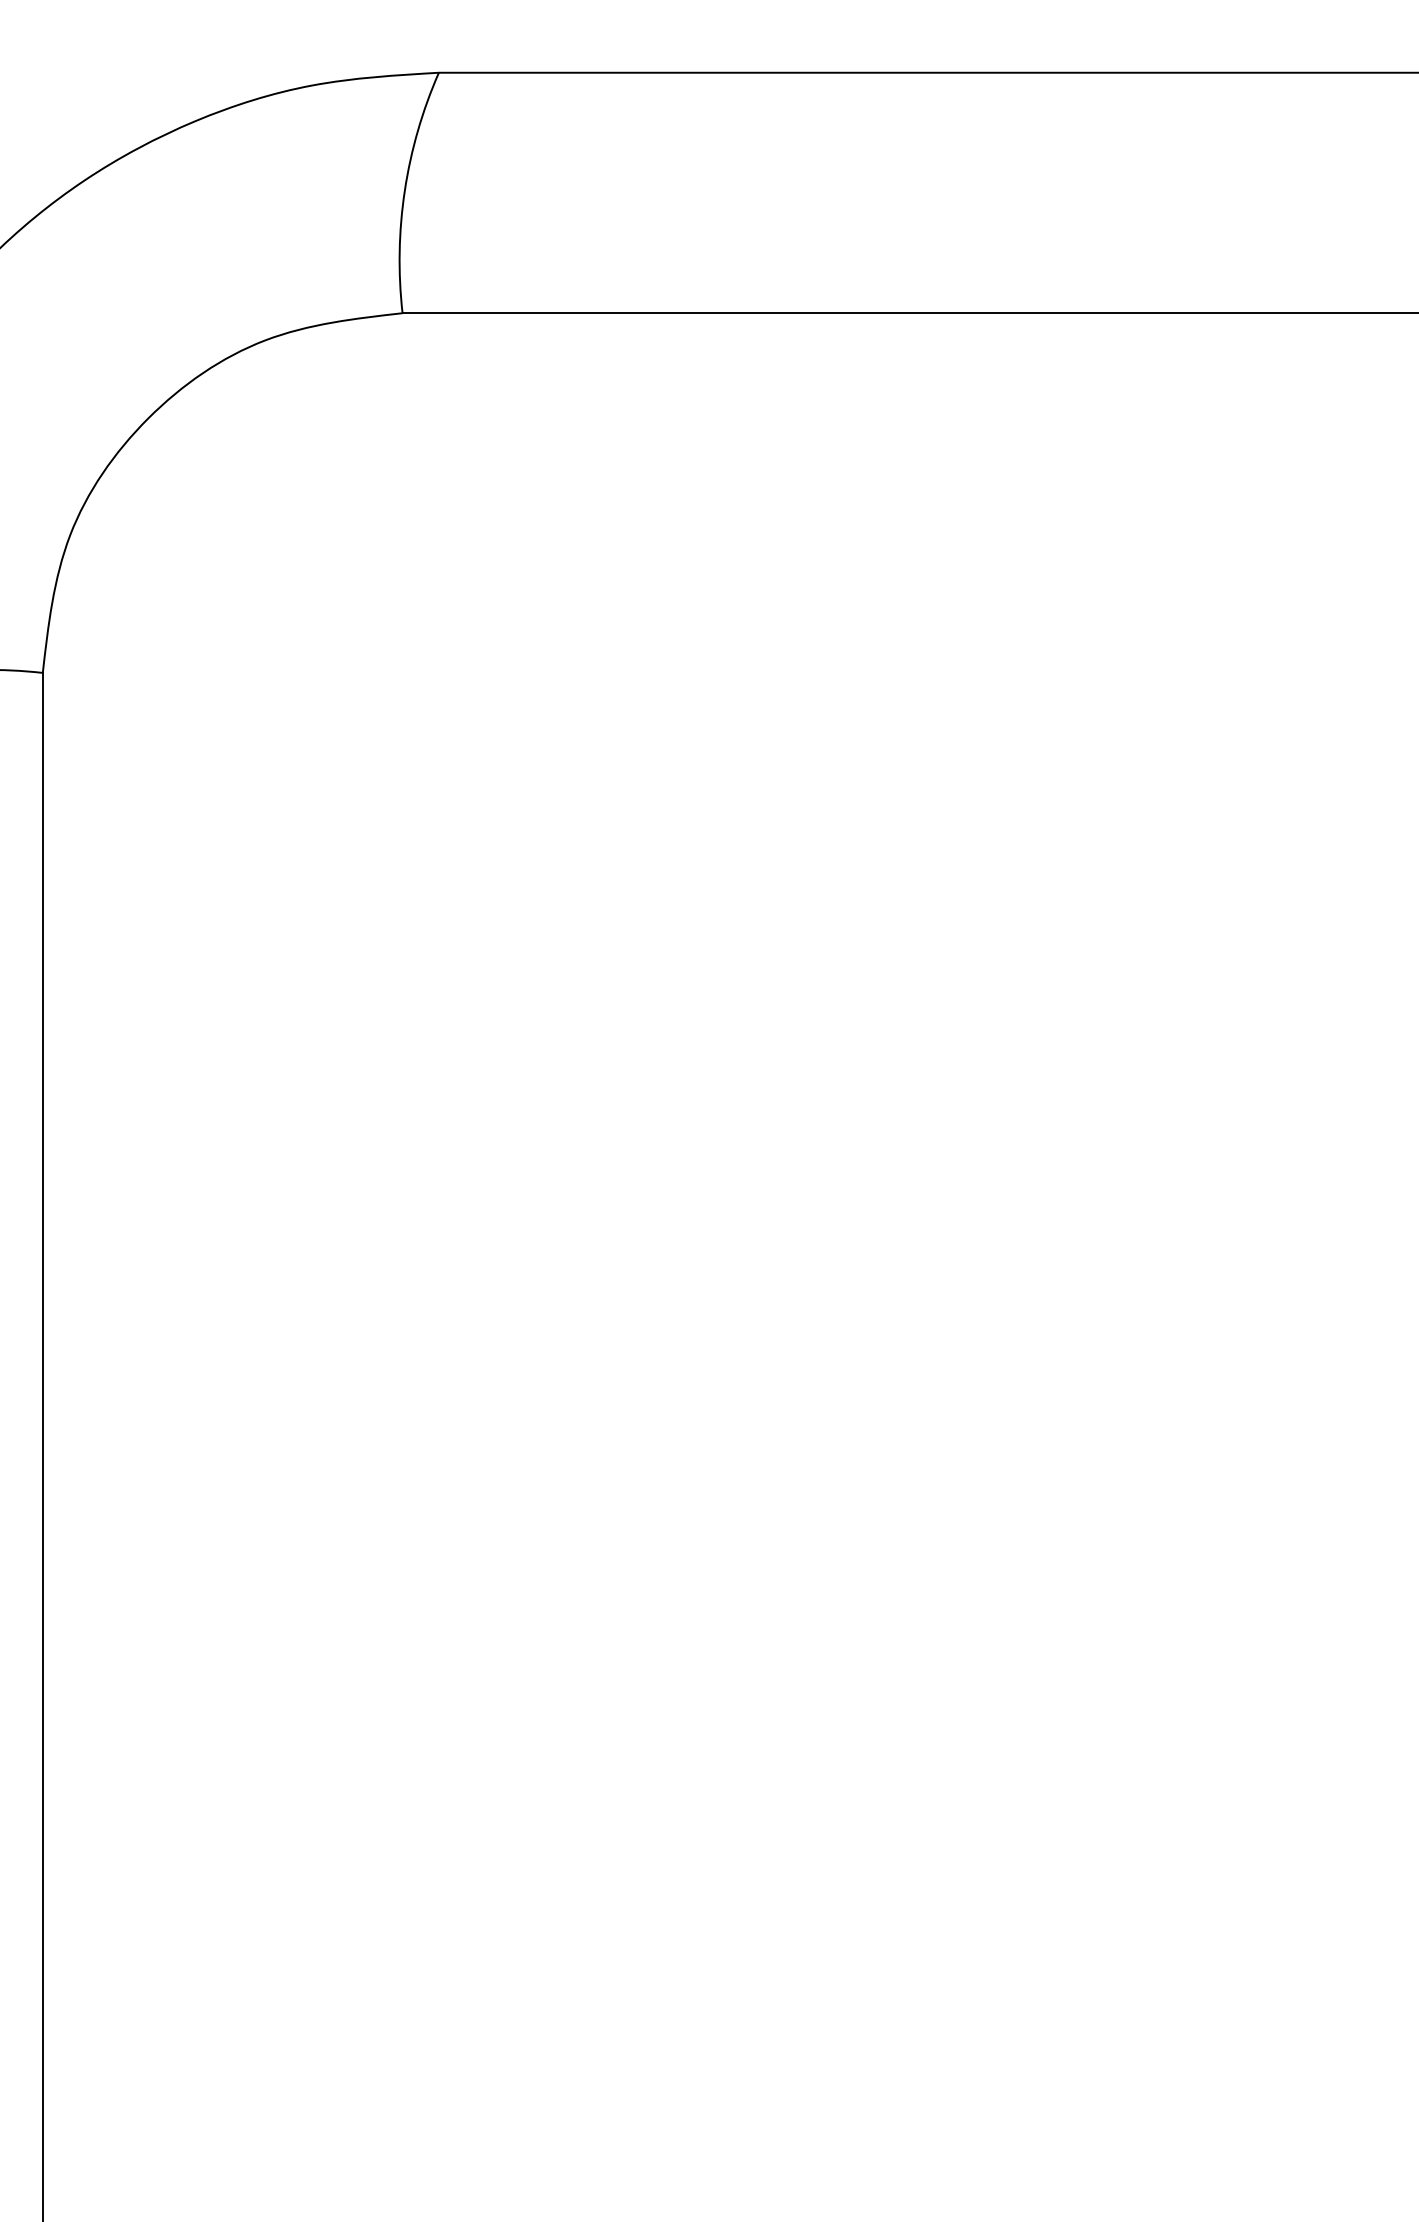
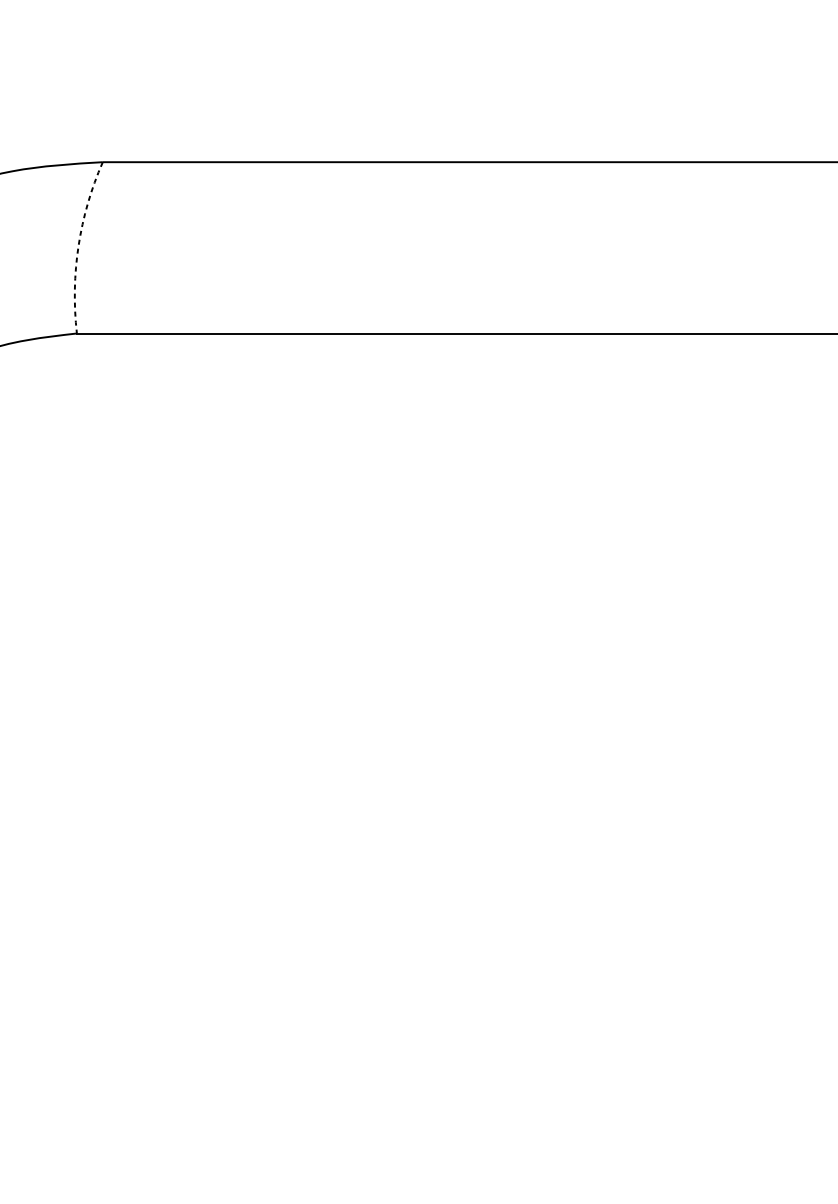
arc: (404, 190) -> (78, 246), solid -> dashed

